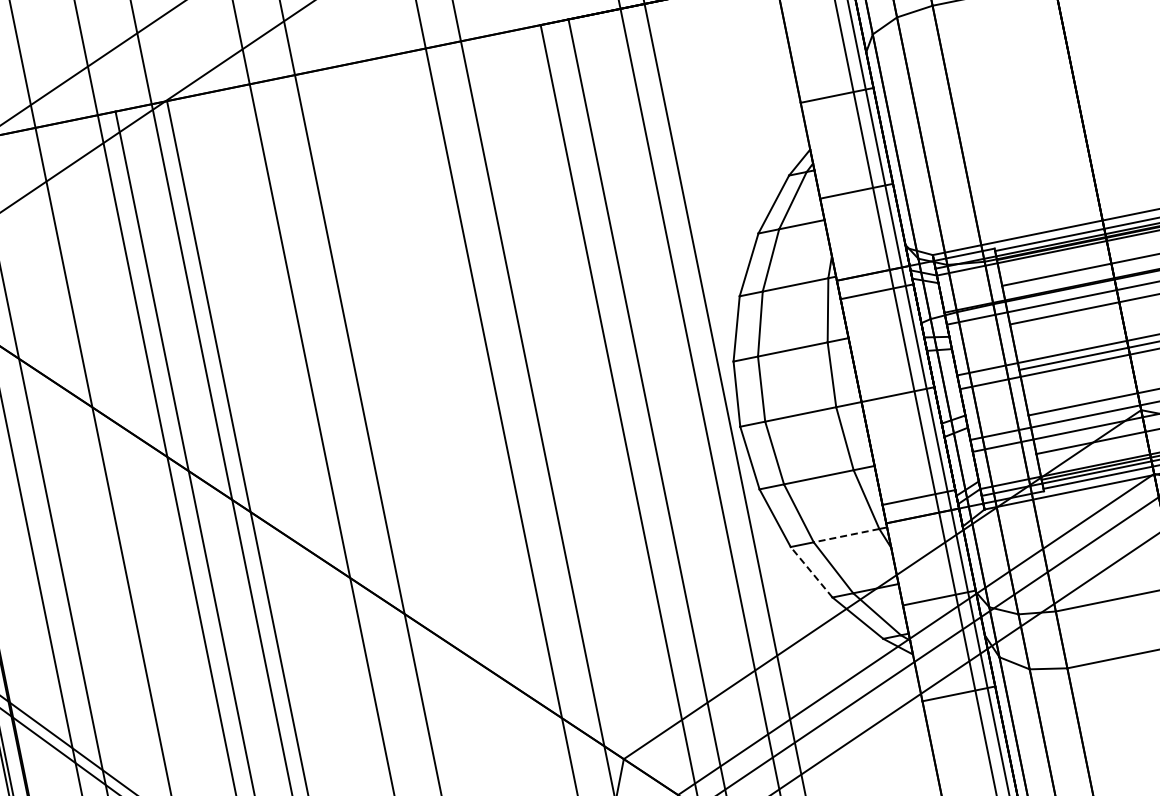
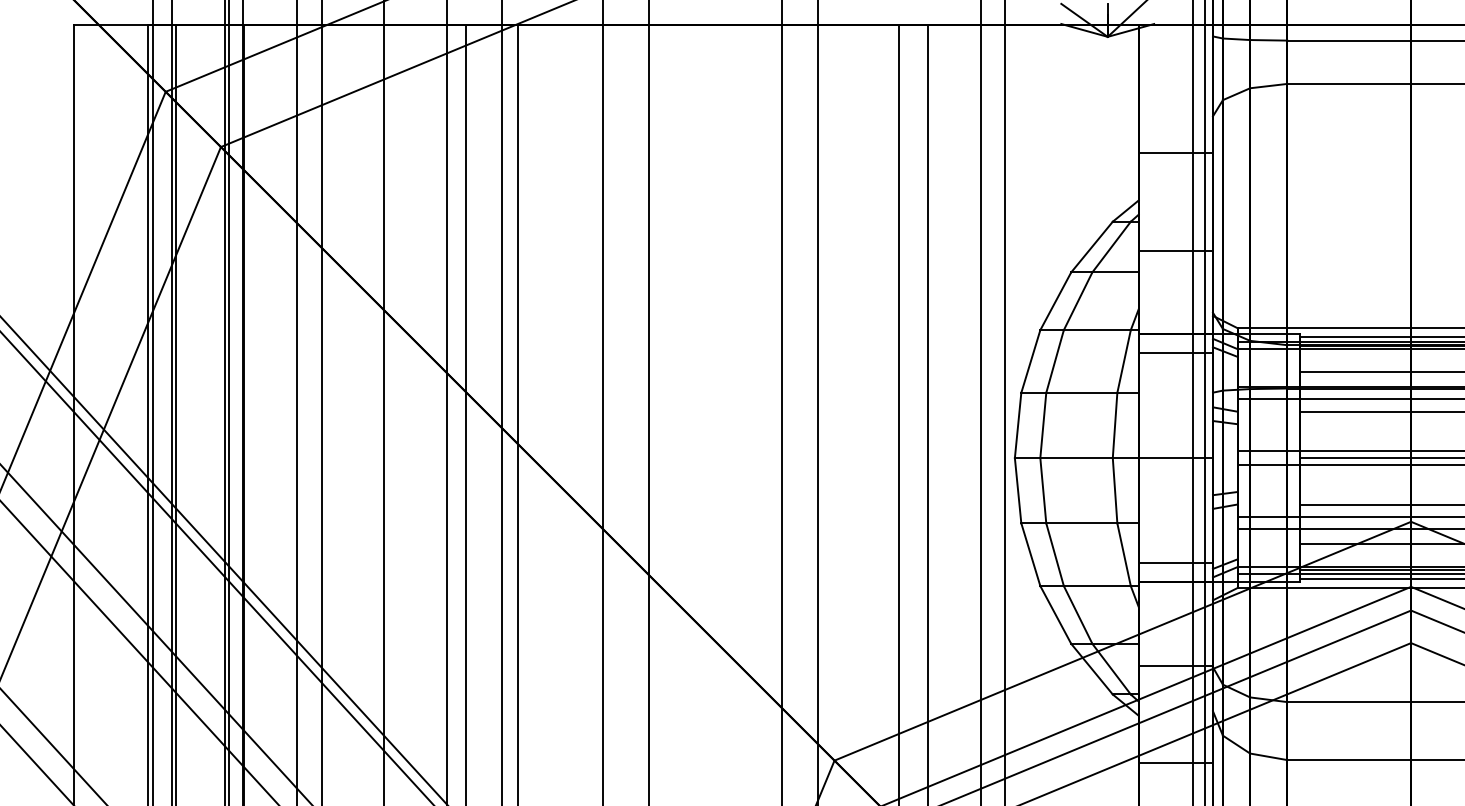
line: (845, 536) -> (1096, 586), dashed -> solid
line: (811, 571) -> (1055, 614), dashed -> solid

